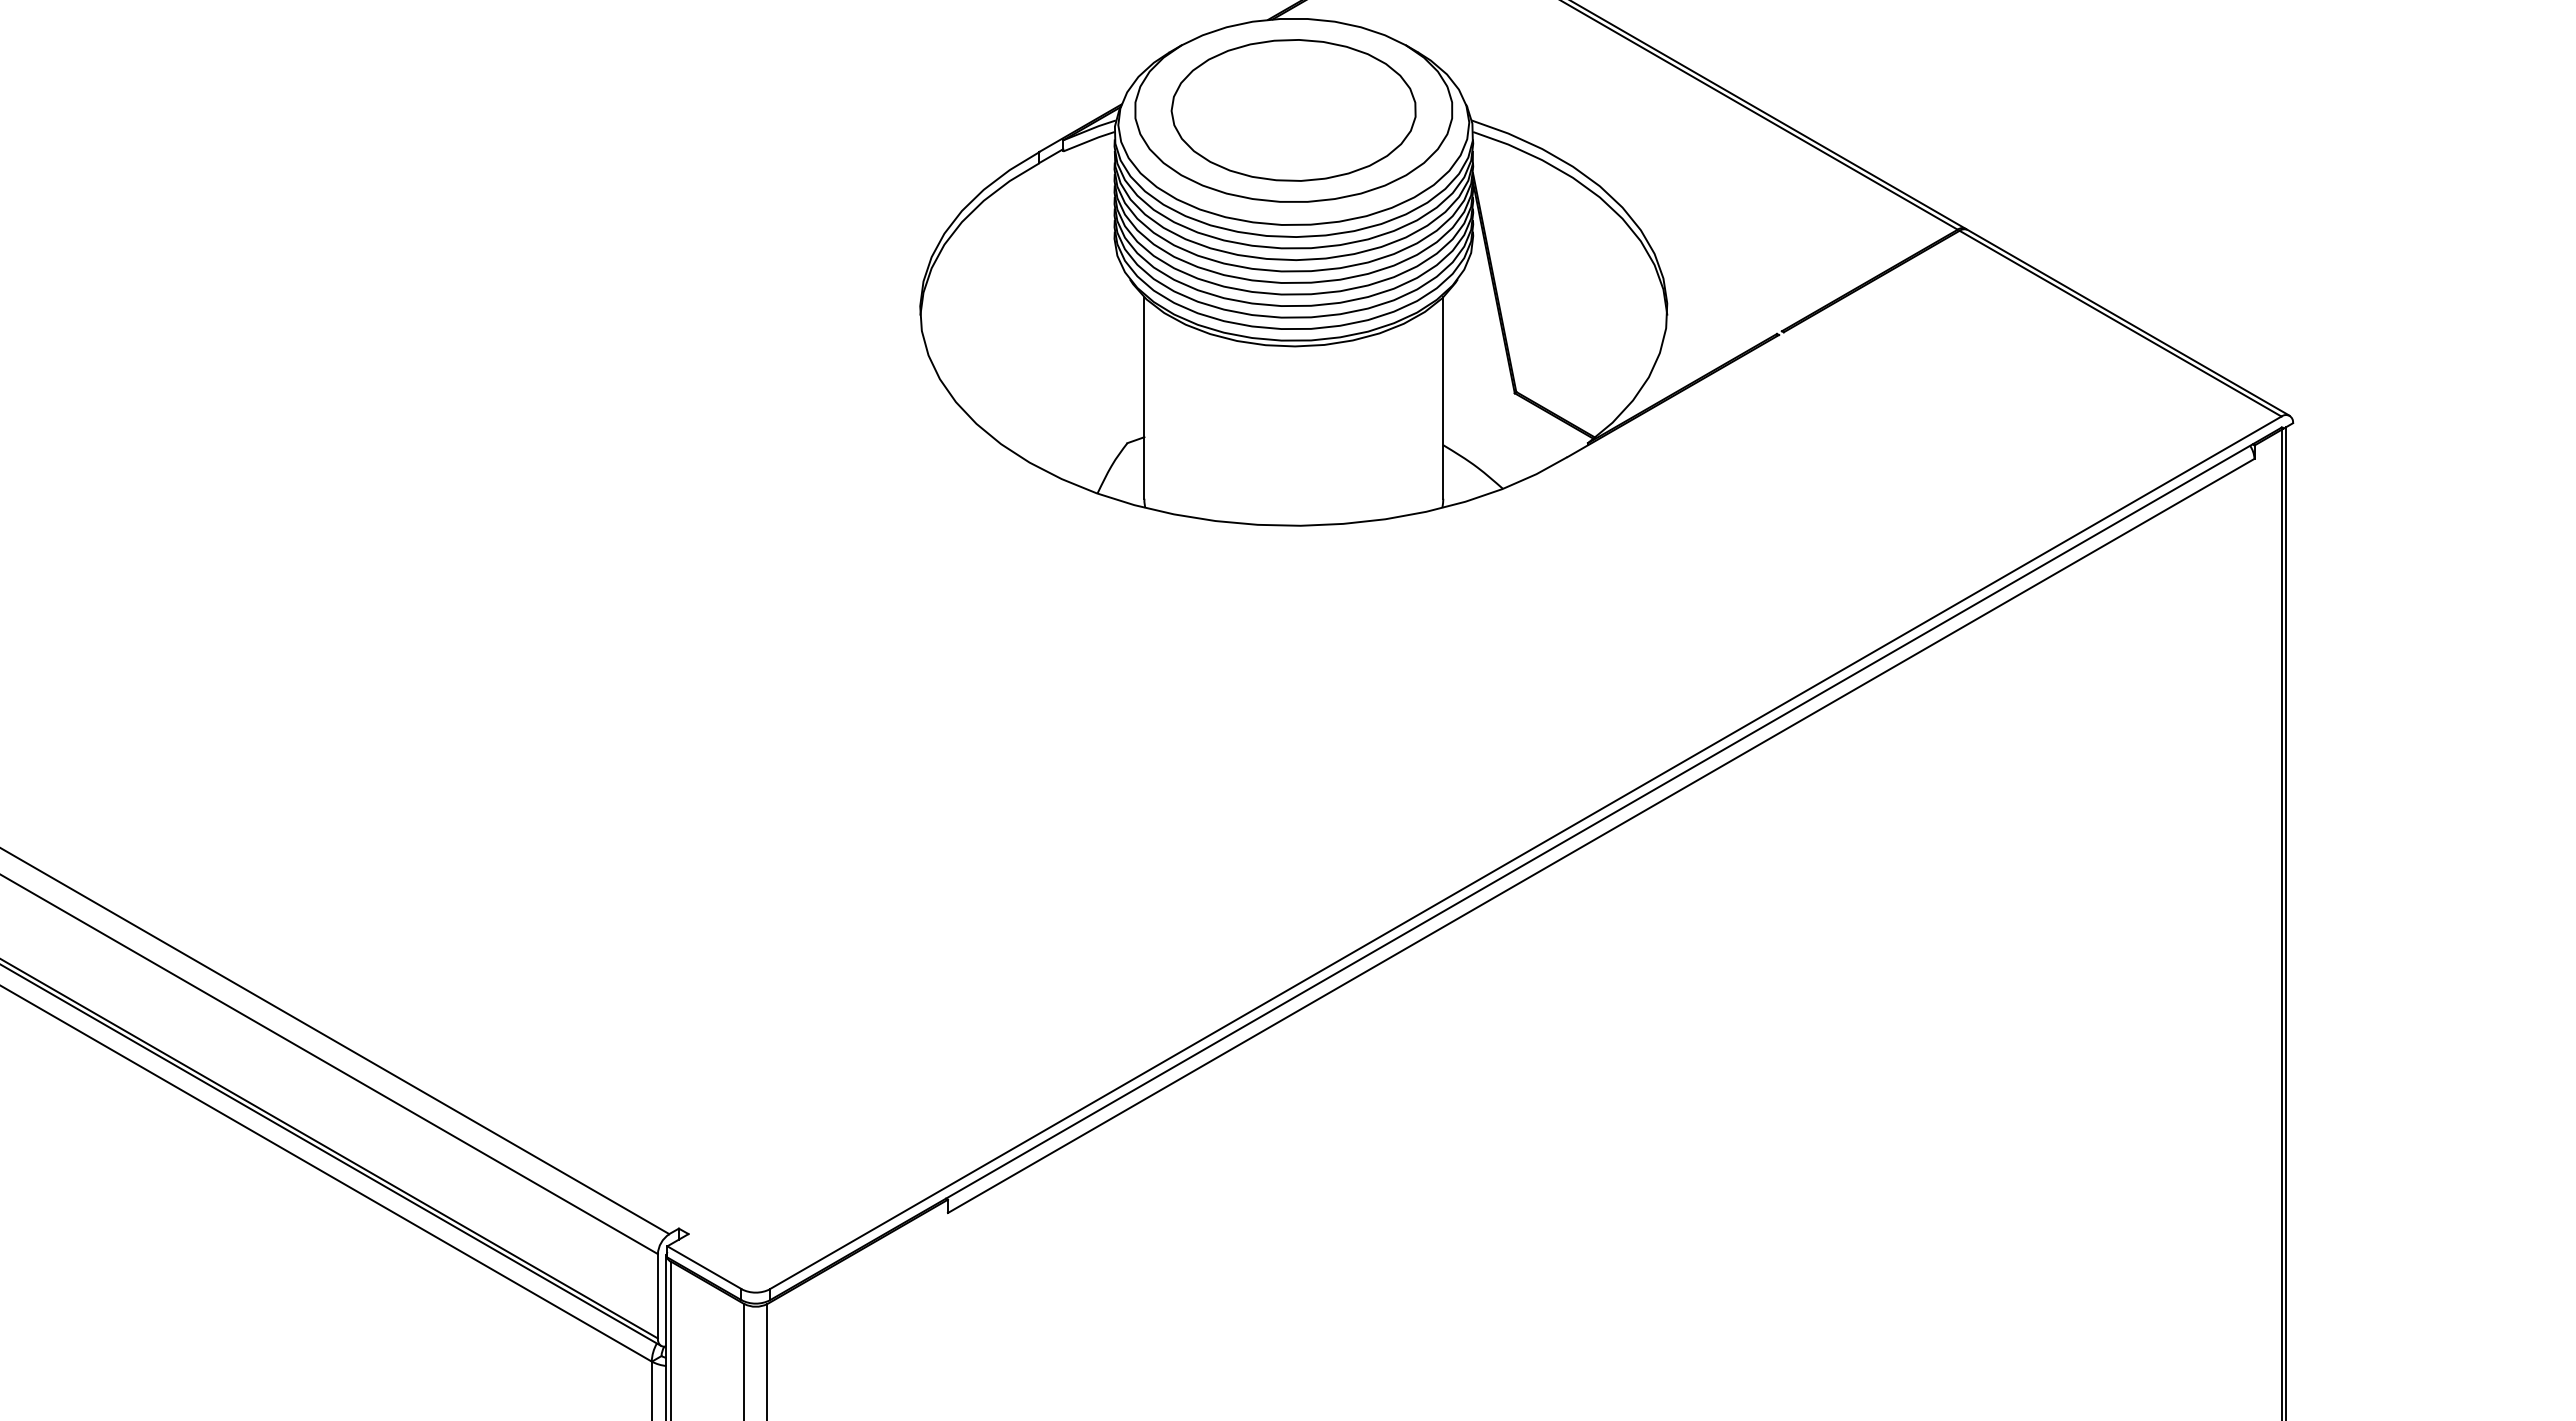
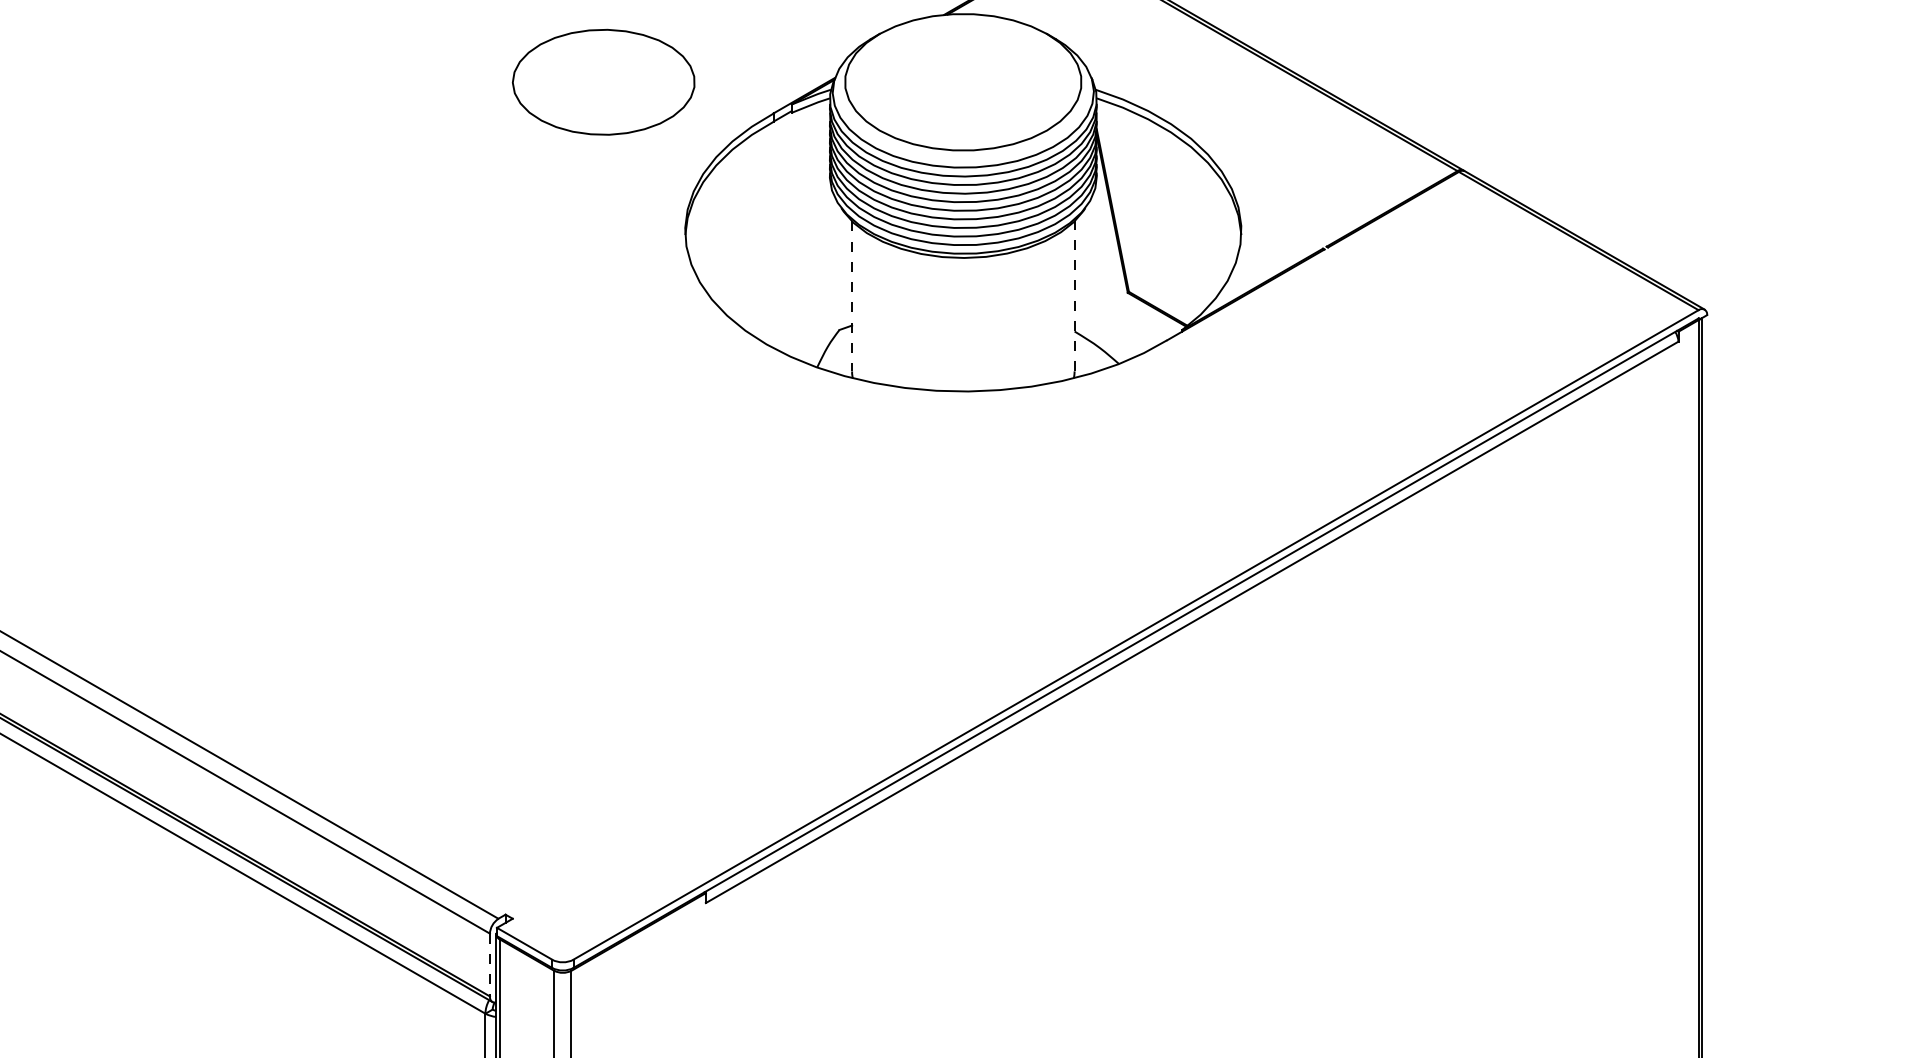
part: (1293, 110) -> (603, 82), moved
line: (1144, 398) -> (852, 296), solid -> dashed
line: (1443, 398) -> (1074, 296), solid -> dashed
line: (657, 1296) -> (489, 965), solid -> dashed

